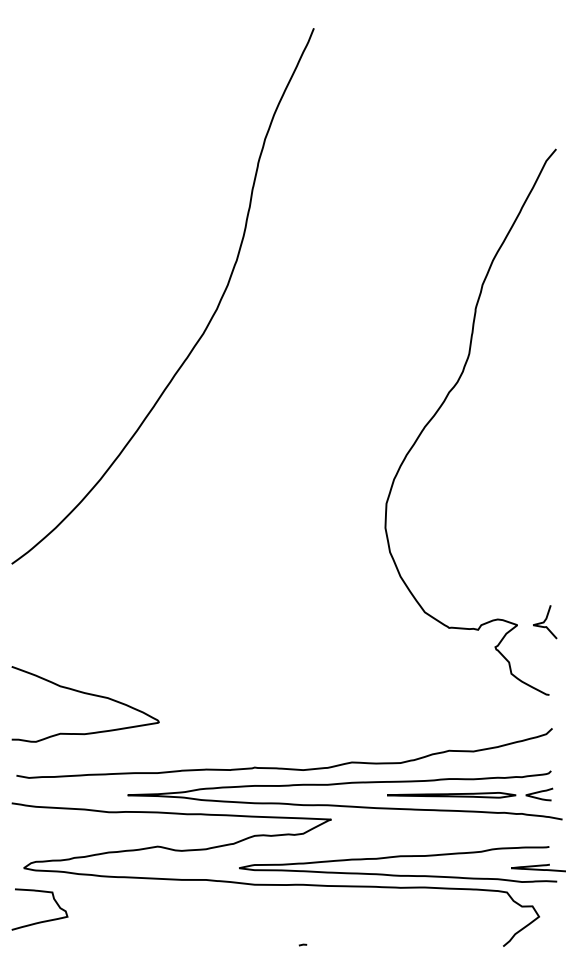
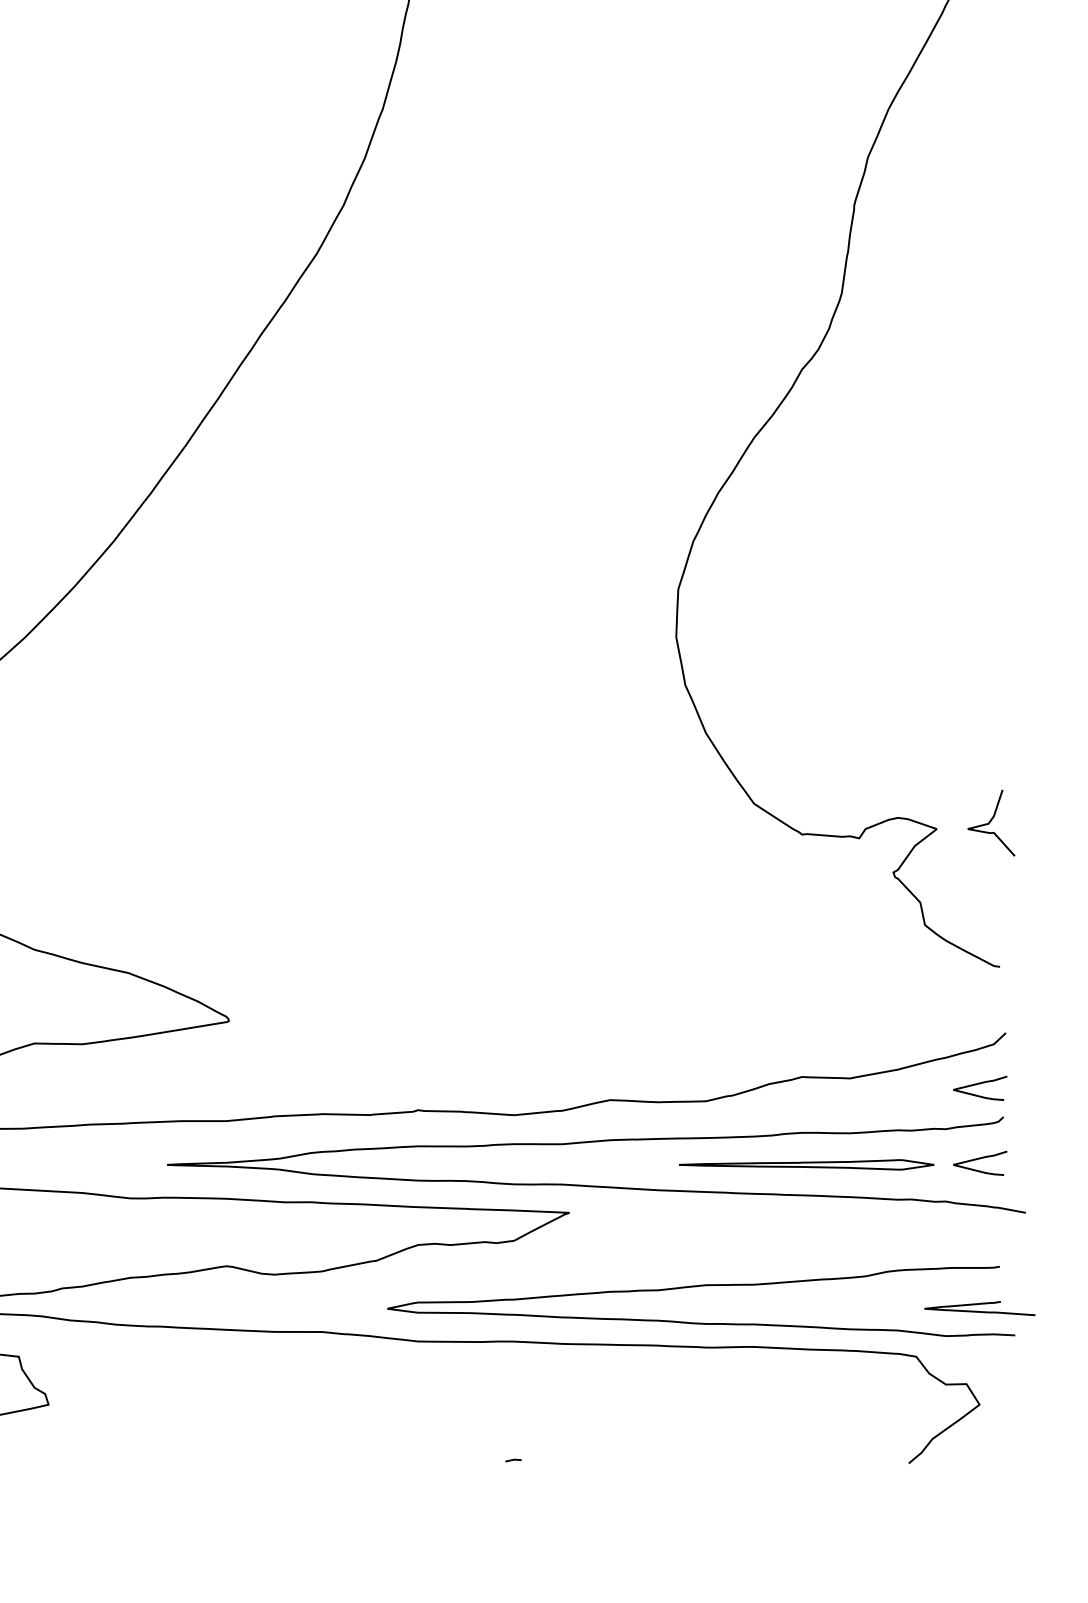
curve: (538, 755) -> (978, 1086), added

